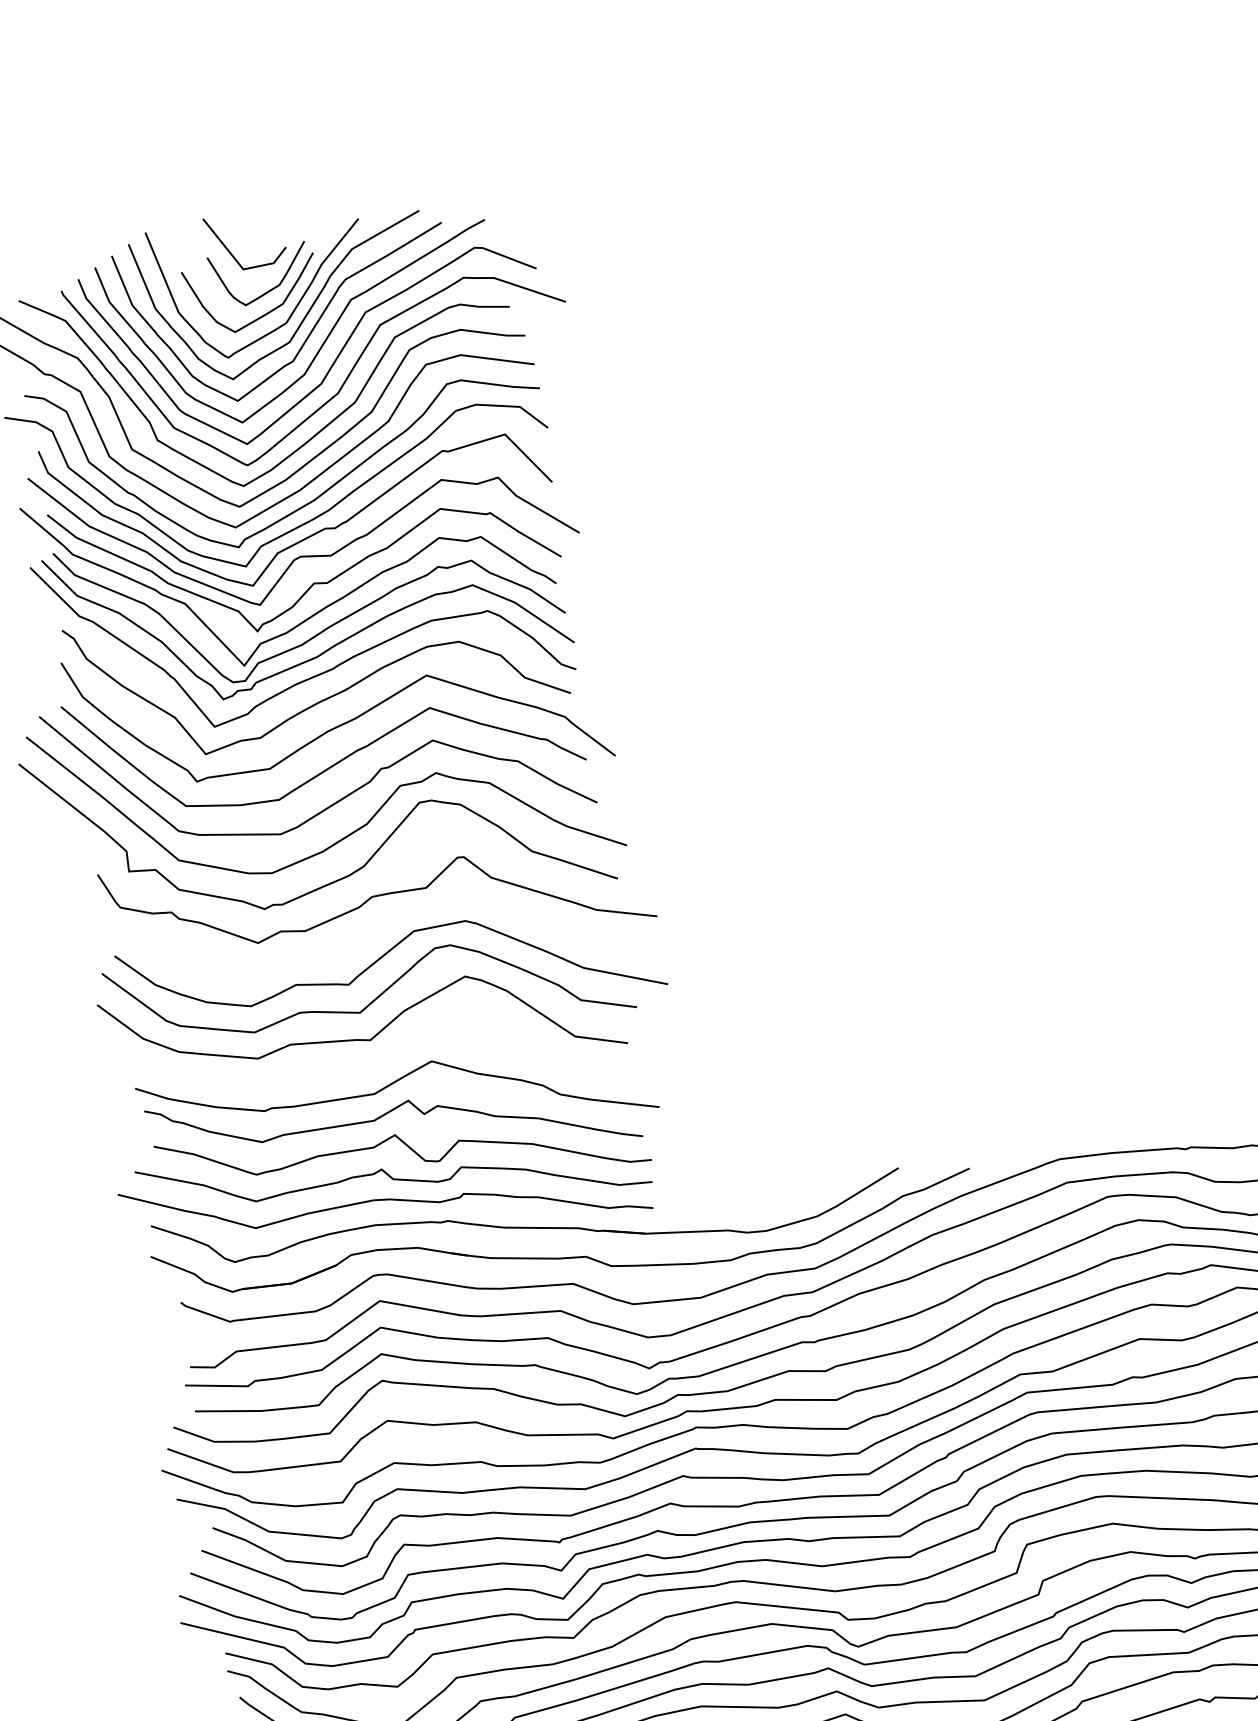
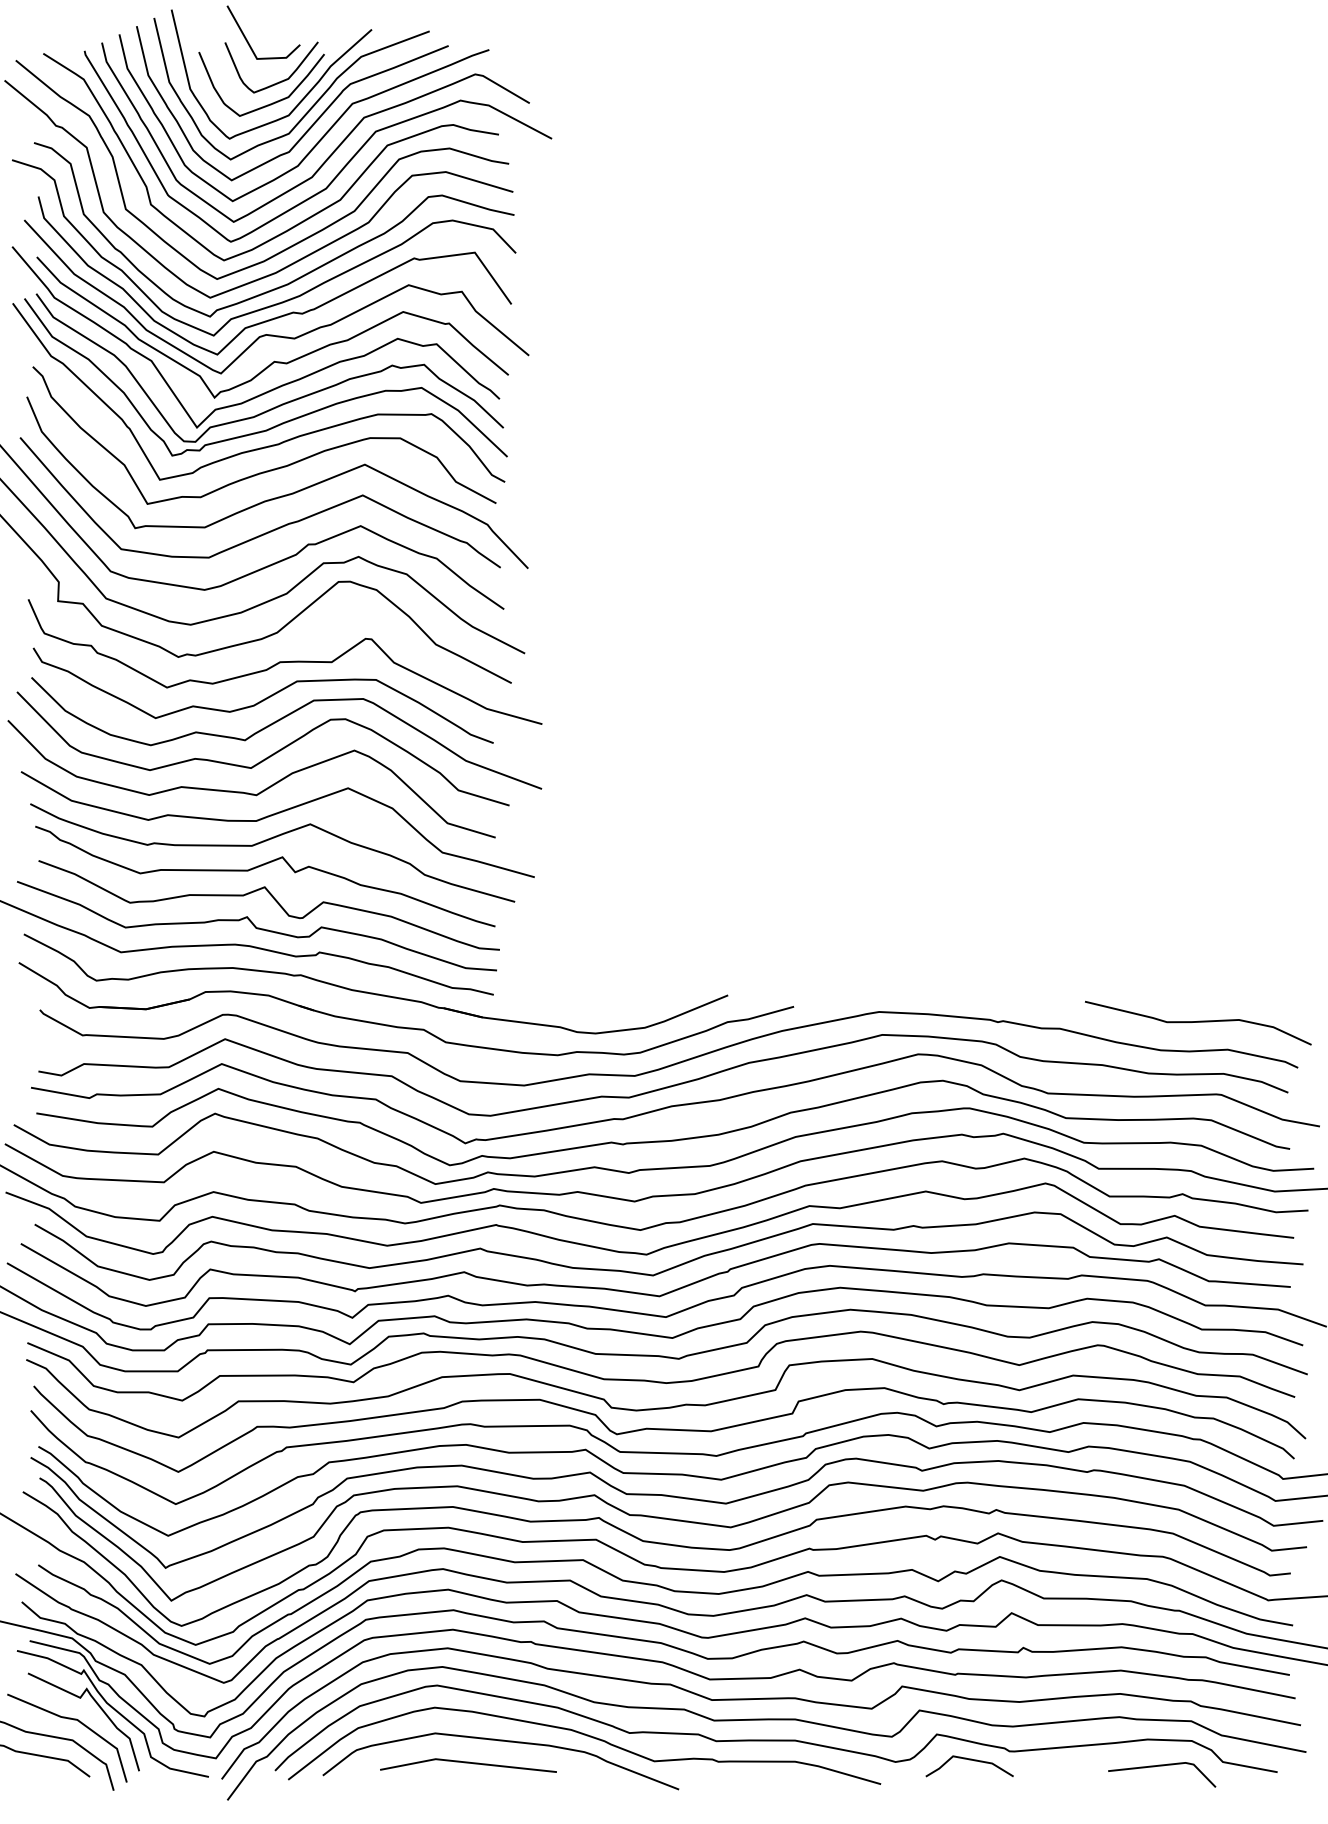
curve: (361, 937) -> (264, 698), added
curve: (392, 1058) -> (274, 815), added

